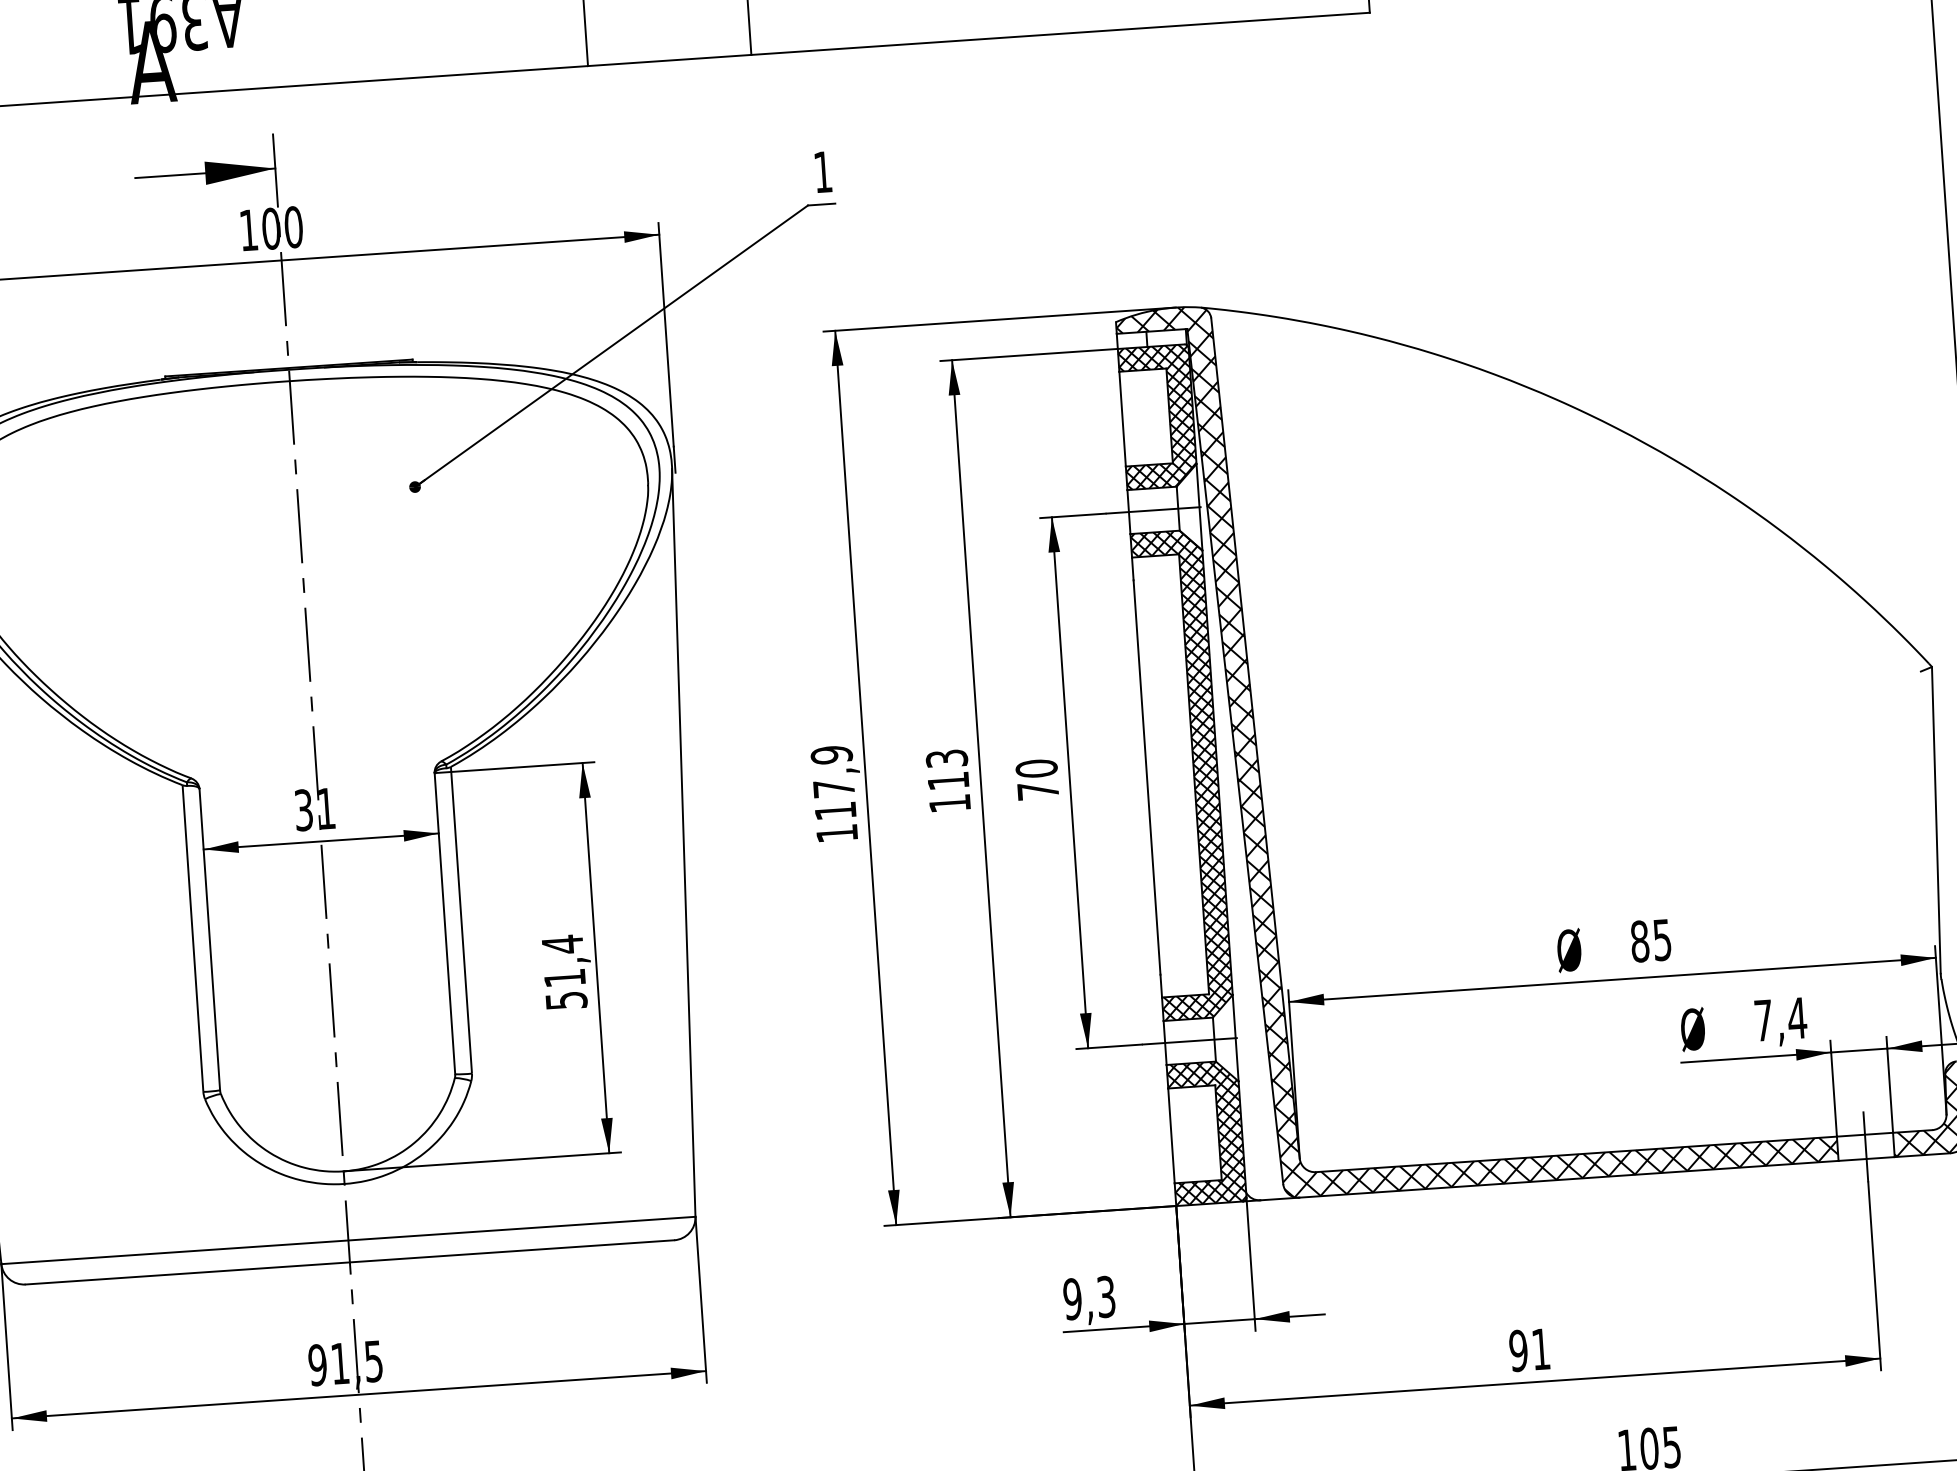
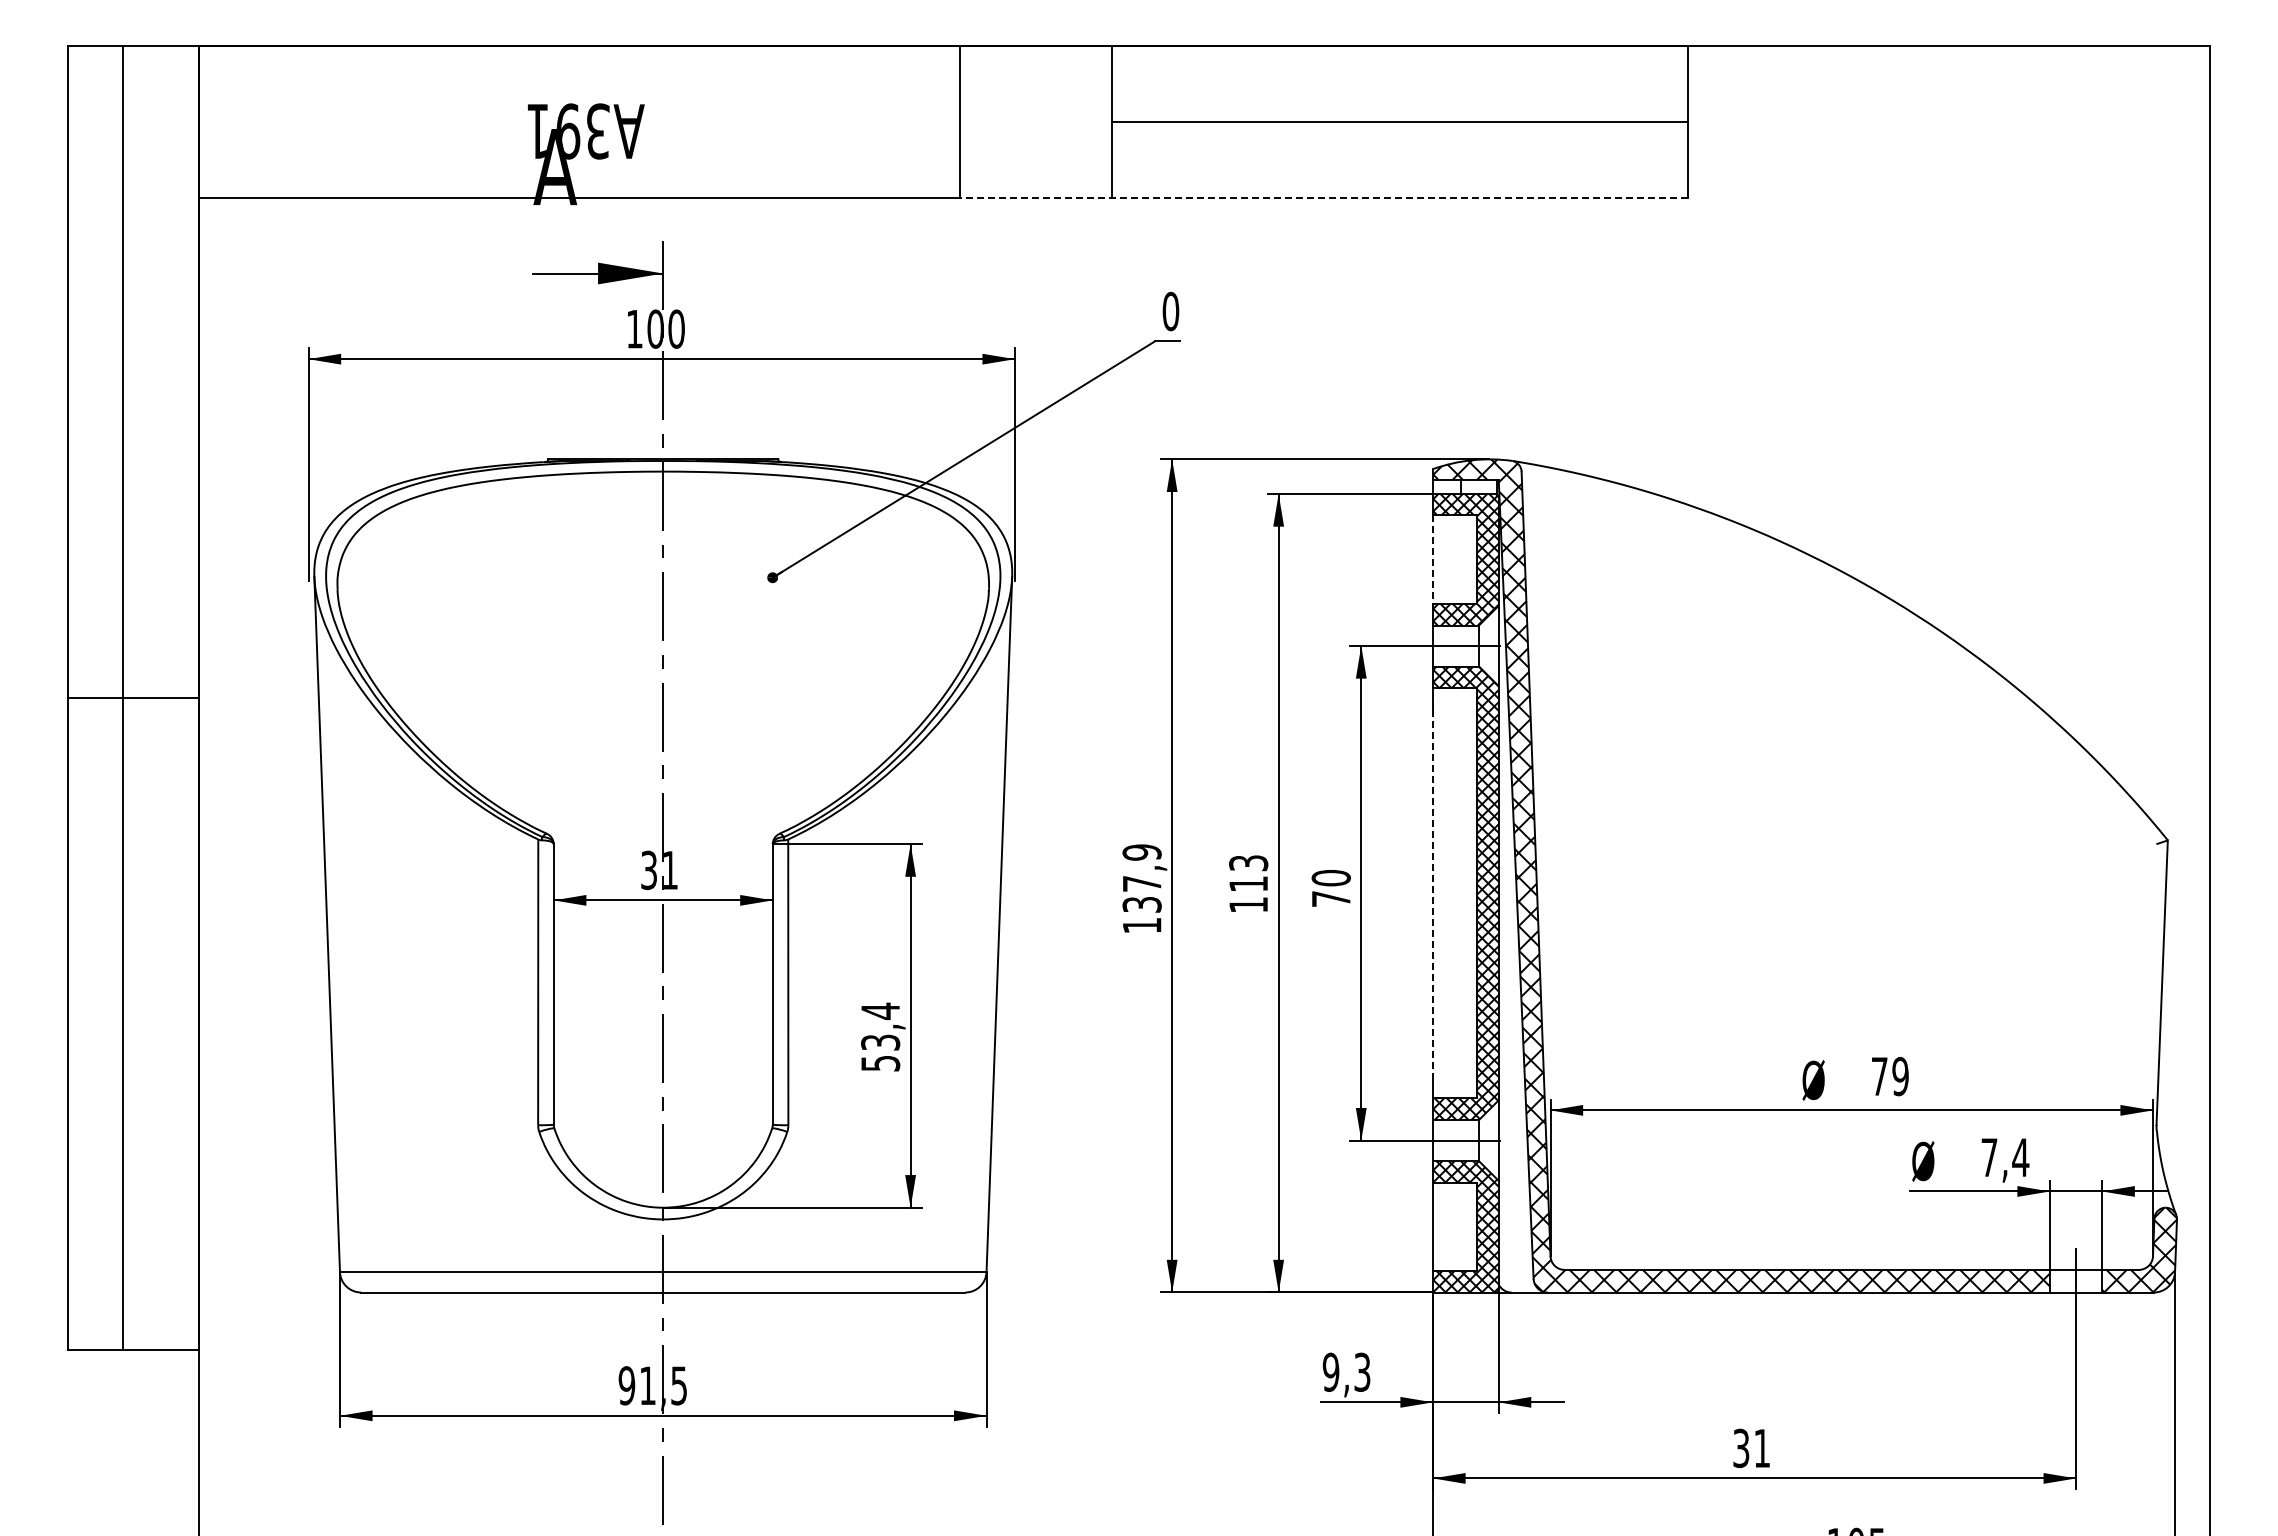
line: (978, 39) -> (1323, 198), solid -> dashed
text: (822, 172) -> (1170, 311), 1 -> 0
line: (1123, 419) -> (1433, 559), solid -> dashed
line: (1147, 777) -> (1433, 893), solid -> dashed
text: (834, 810) -> (1141, 904), 117,9 -> 137,9
text: (1650, 940) -> (1889, 1076), 85 -> 79
text: (564, 978) -> (880, 1042), 51,4 -> 53,4
text: (1518, 1349) -> (1741, 1447), 91 -> 31

